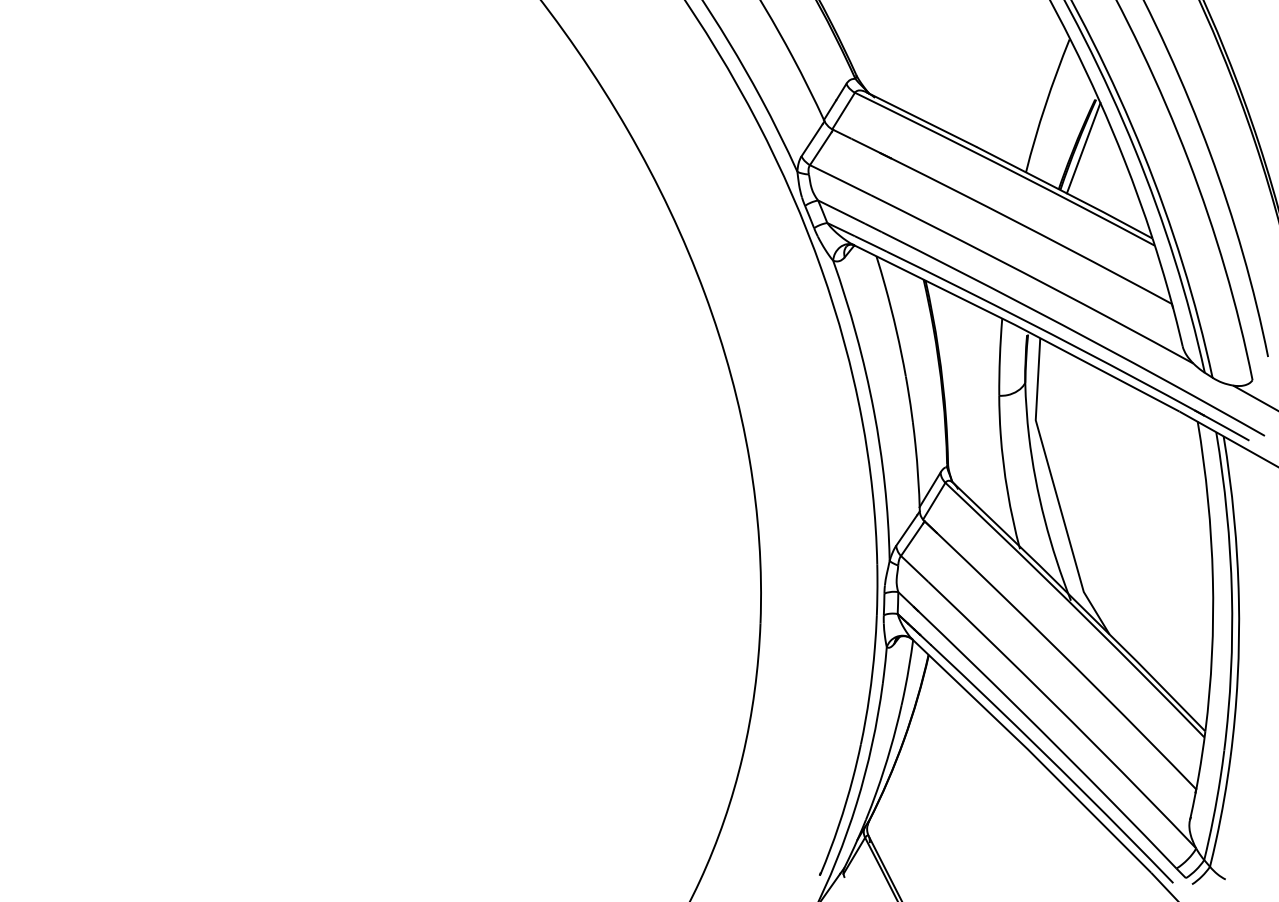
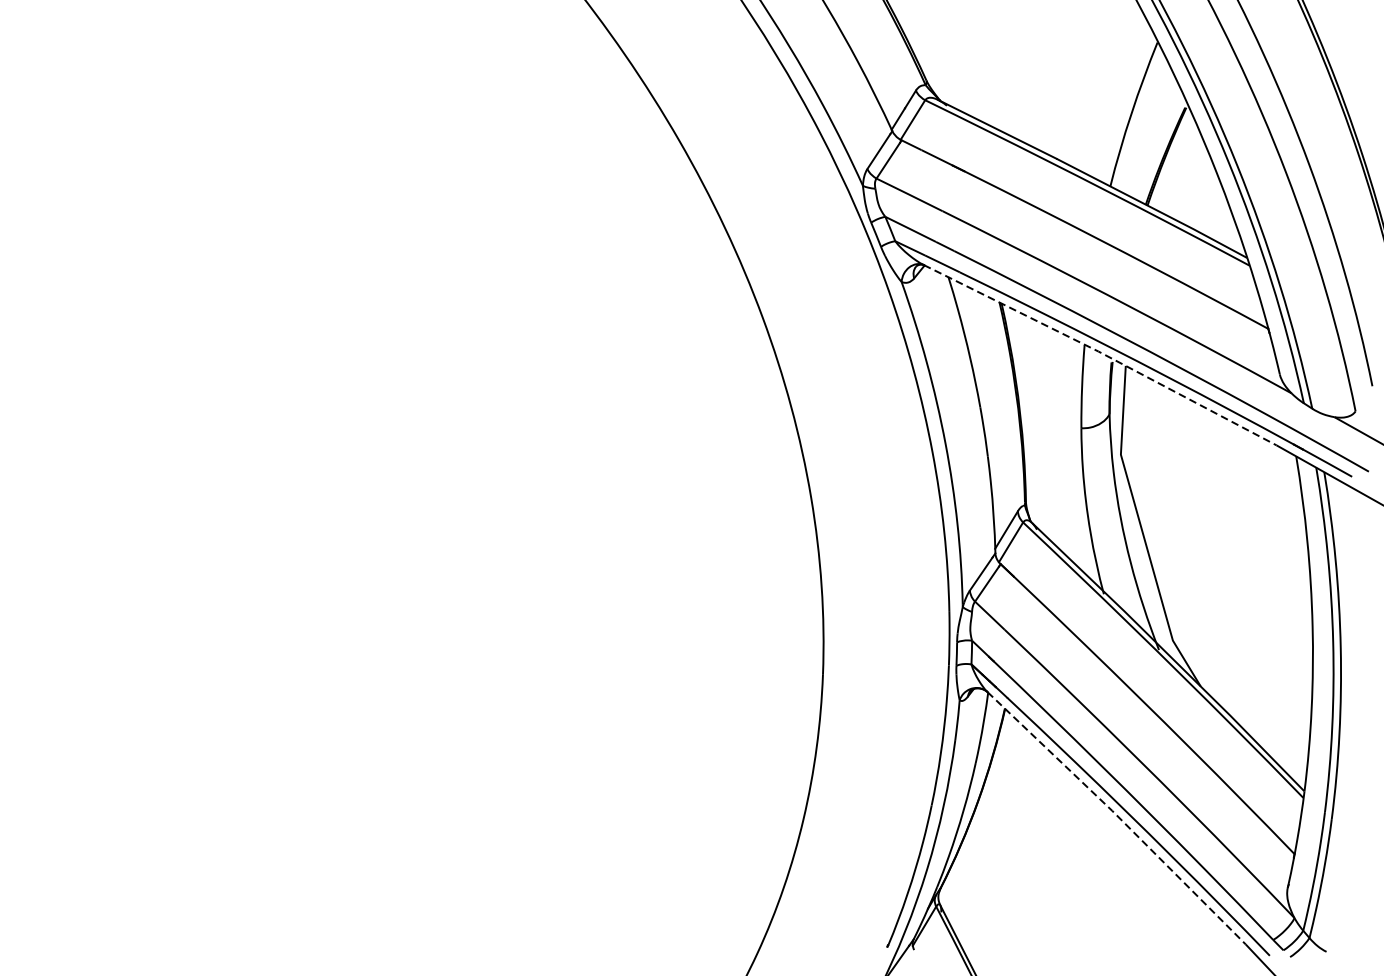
line: (1083, 148) -> (1172, 160), removed
line: (1016, 325) -> (1100, 352), solid -> dashed
line: (1033, 754) -> (1118, 816), solid -> dashed

